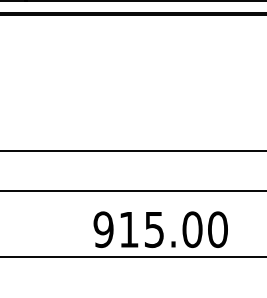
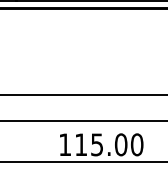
text: (102, 229) -> (64, 144), 915.00 -> 115.00

